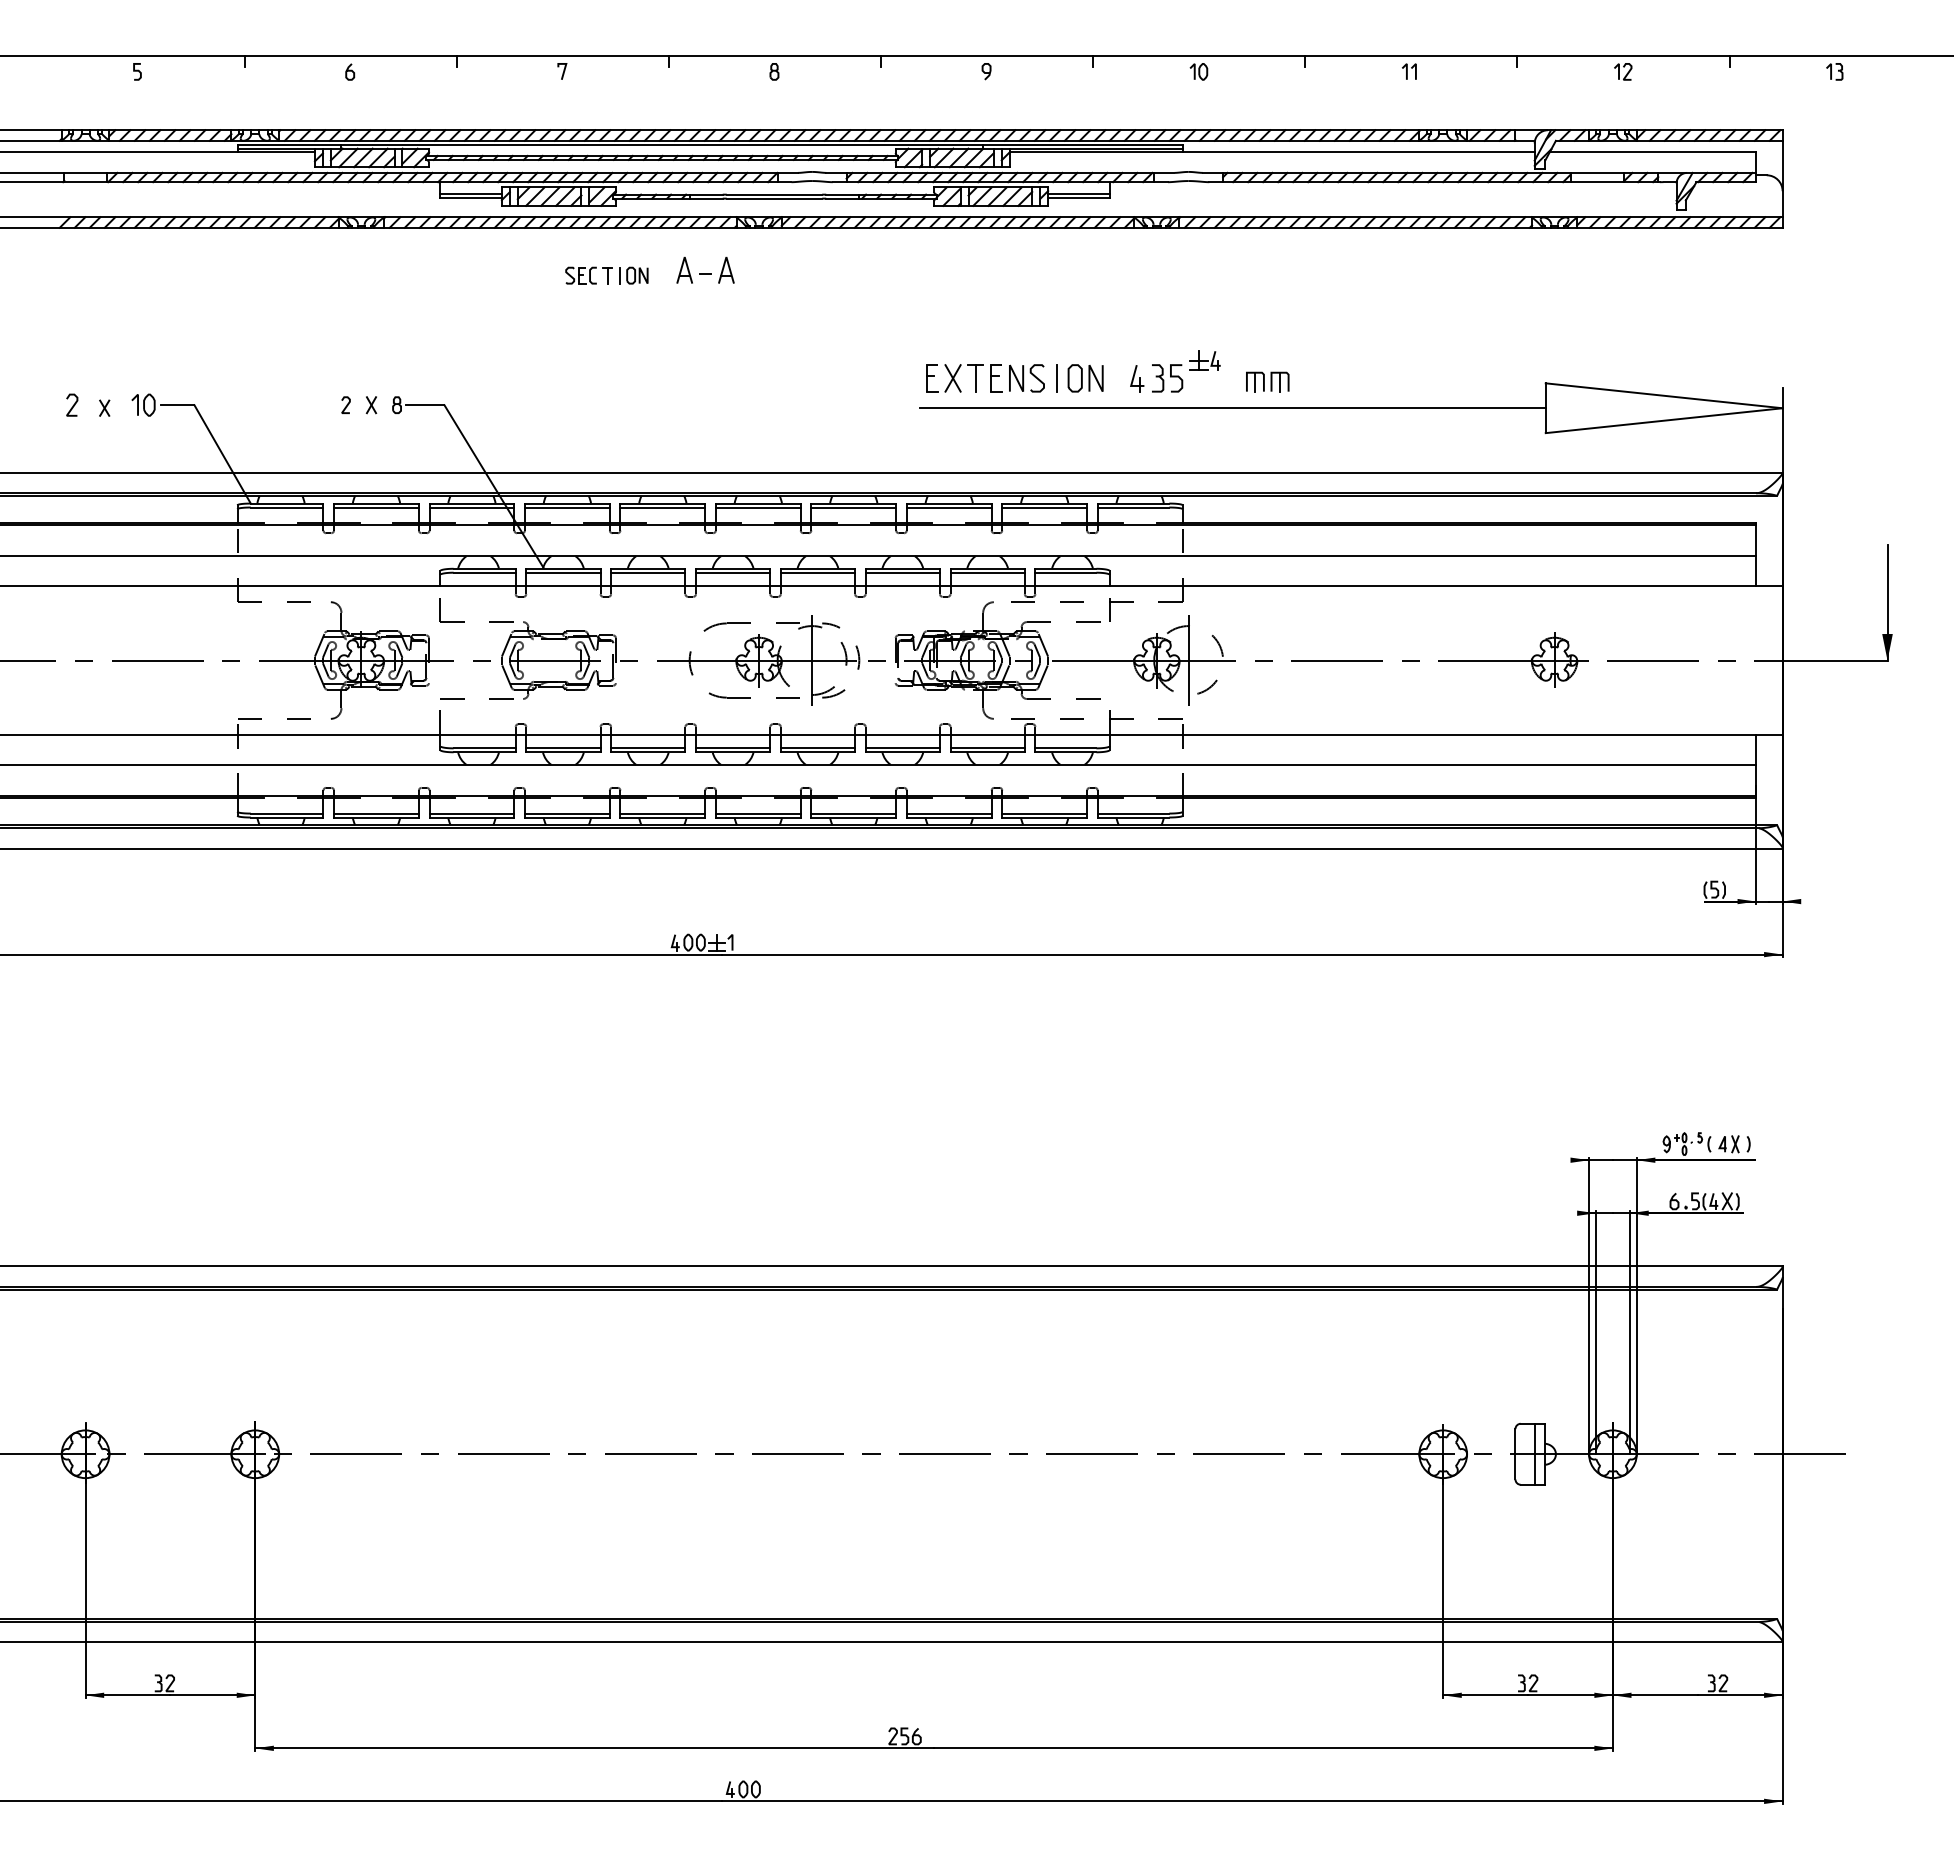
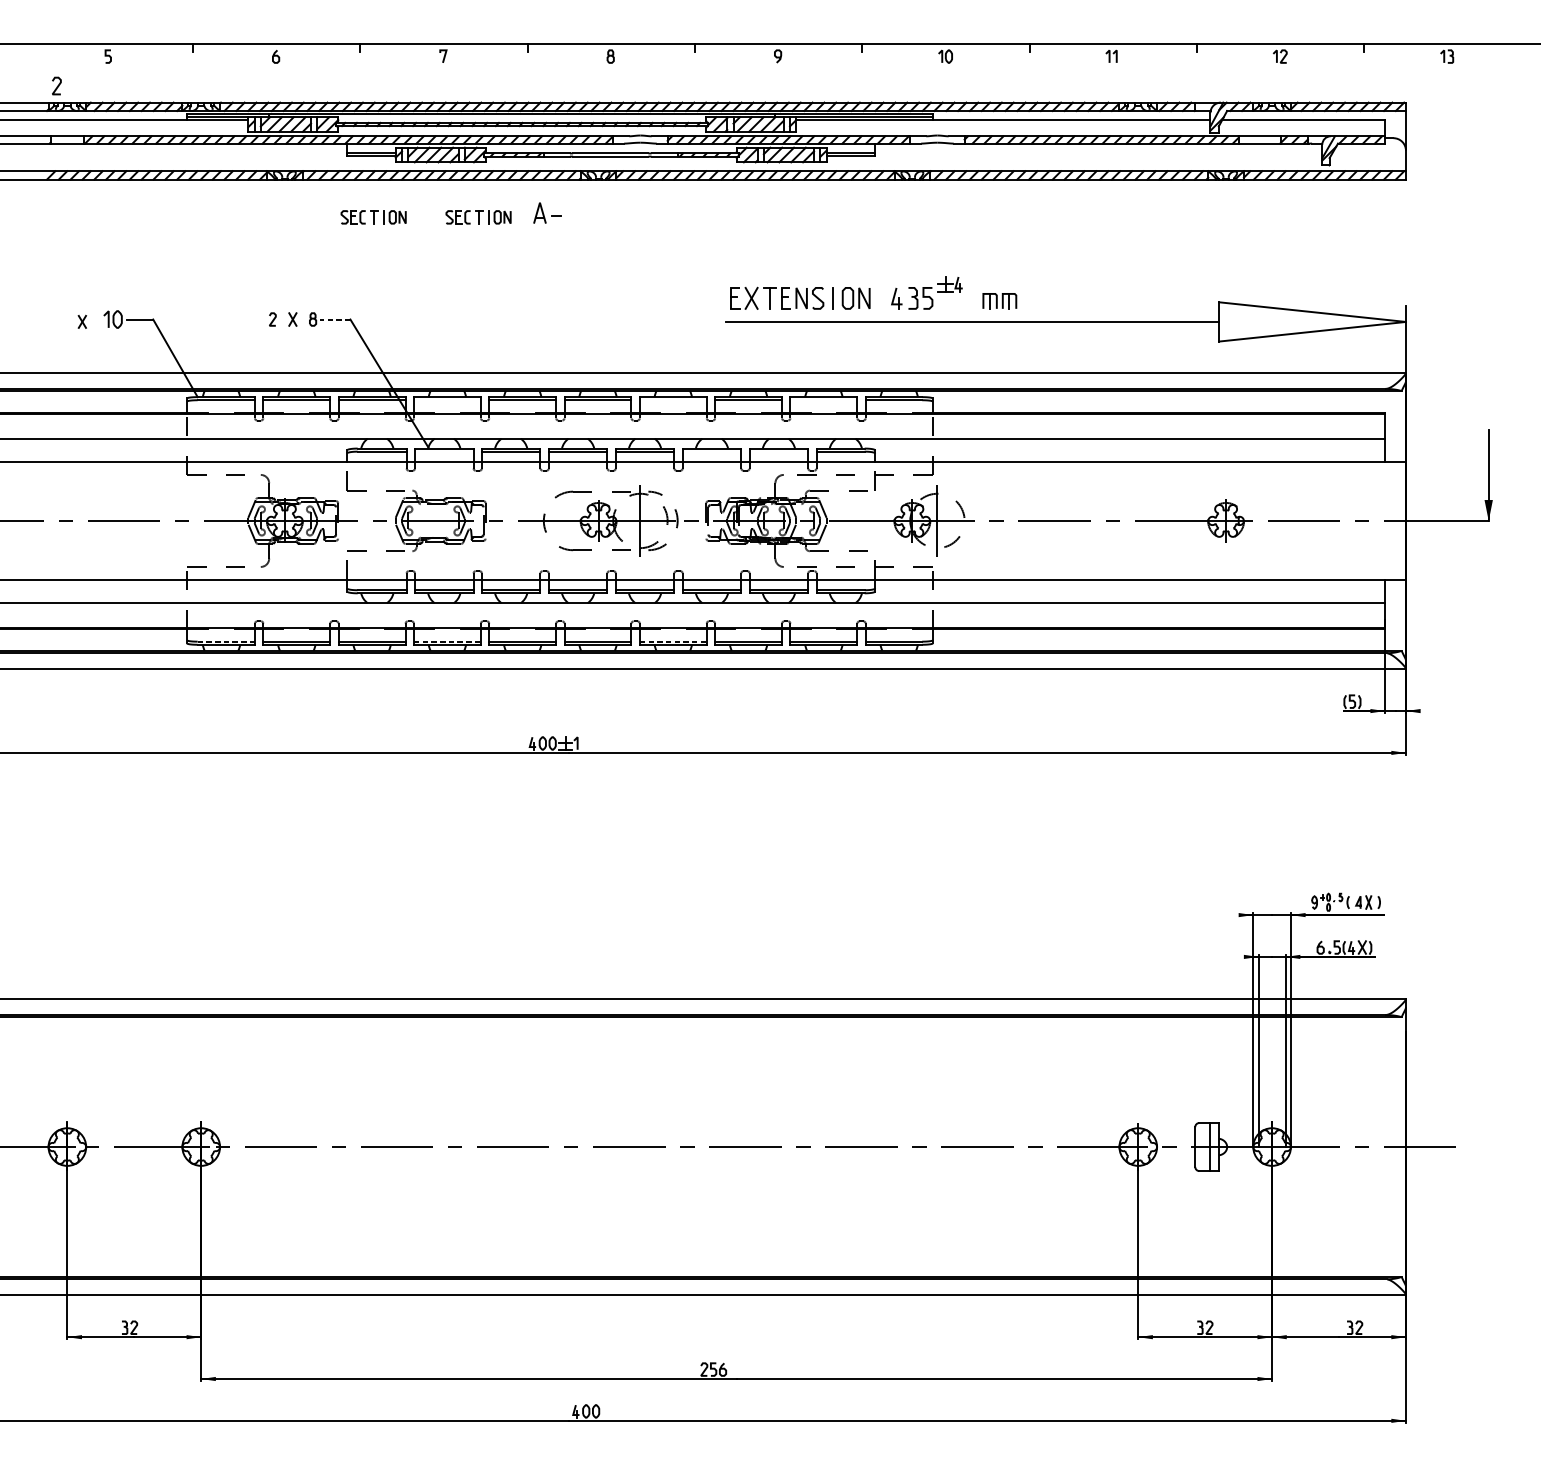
part: (726, 269) -> (572, 212), removed
part: (473, 275) -> (373, 217), added
curve: (73, 404) -> (57, 85), moved
line: (424, 405) -> (334, 319), solid -> dashed
line: (566, 507) -> (446, 400), removed
line: (853, 507) -> (673, 400), removed
line: (1044, 507) -> (823, 400), removed
line: (563, 572) -> (444, 451), removed
line: (902, 572) -> (711, 451), removed
line: (987, 572) -> (778, 451), removed
line: (287, 813) -> (226, 641), solid -> dashed
line: (567, 813) -> (447, 641), solid -> dashed
line: (854, 813) -> (673, 641), solid -> dashed

